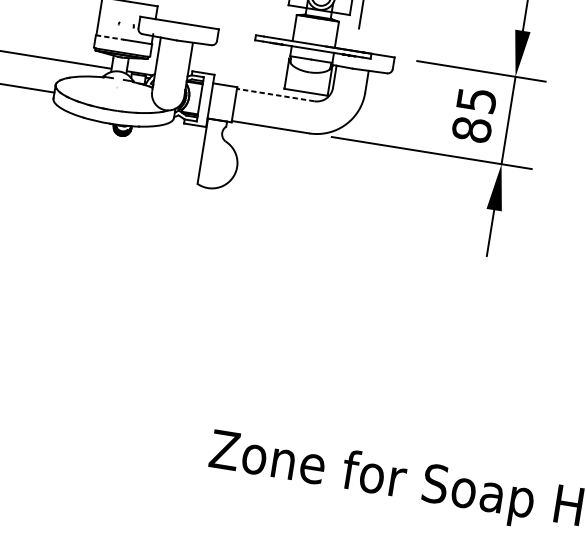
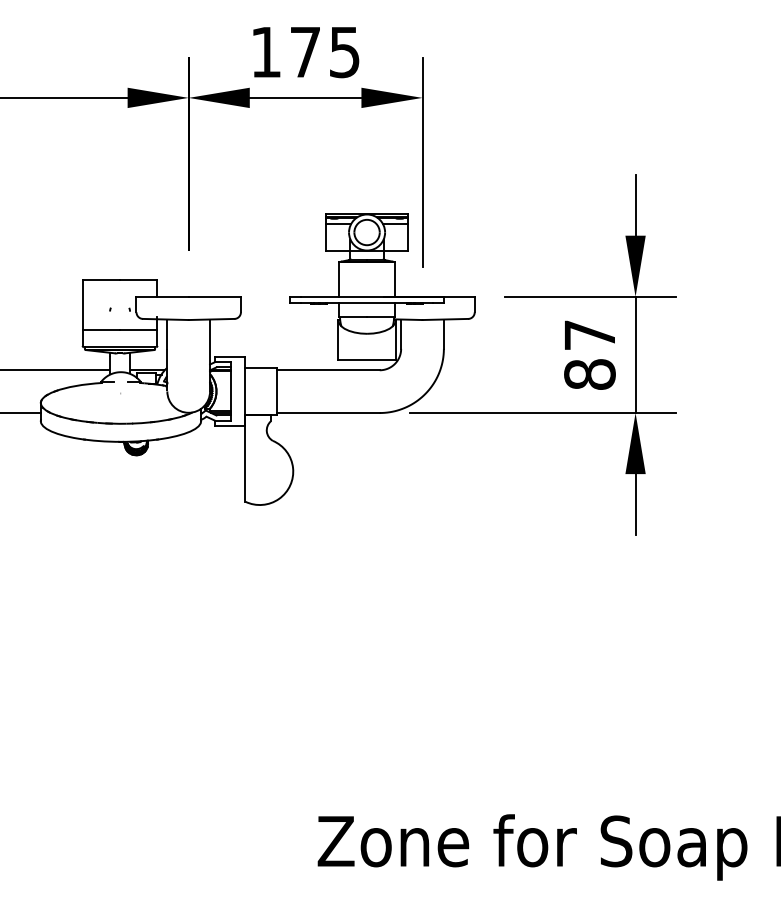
line: (110, 37) -> (101, 330), dashed -> solid
line: (275, 95) -> (327, 370), dashed -> solid
text: (477, 100) -> (590, 335), 85 -> 87

